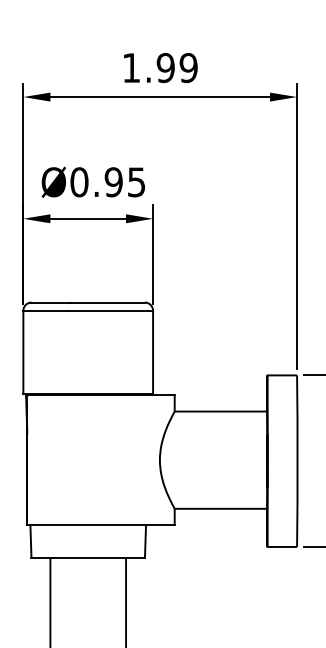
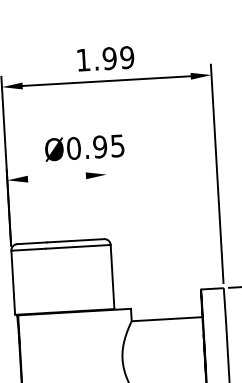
text: (92, 181) -> (83, 147), moved
line: (88, 218) -> (57, 177), removed
line: (153, 254) -> (108, 201), removed

